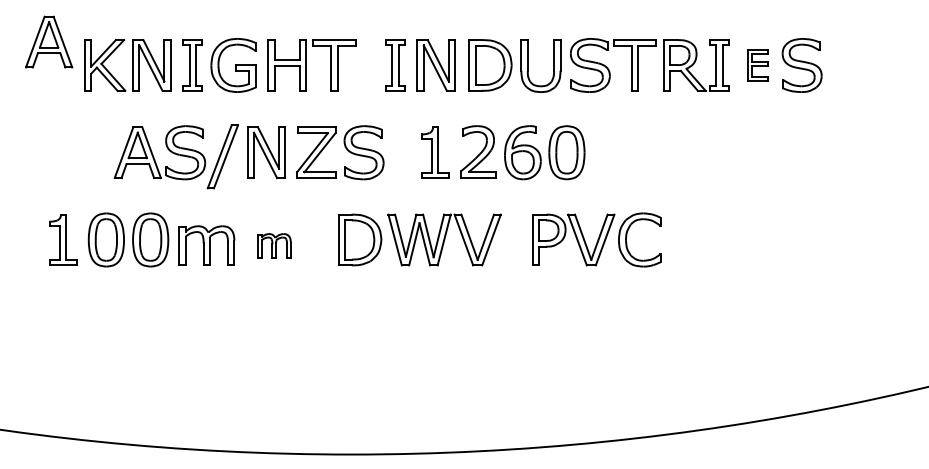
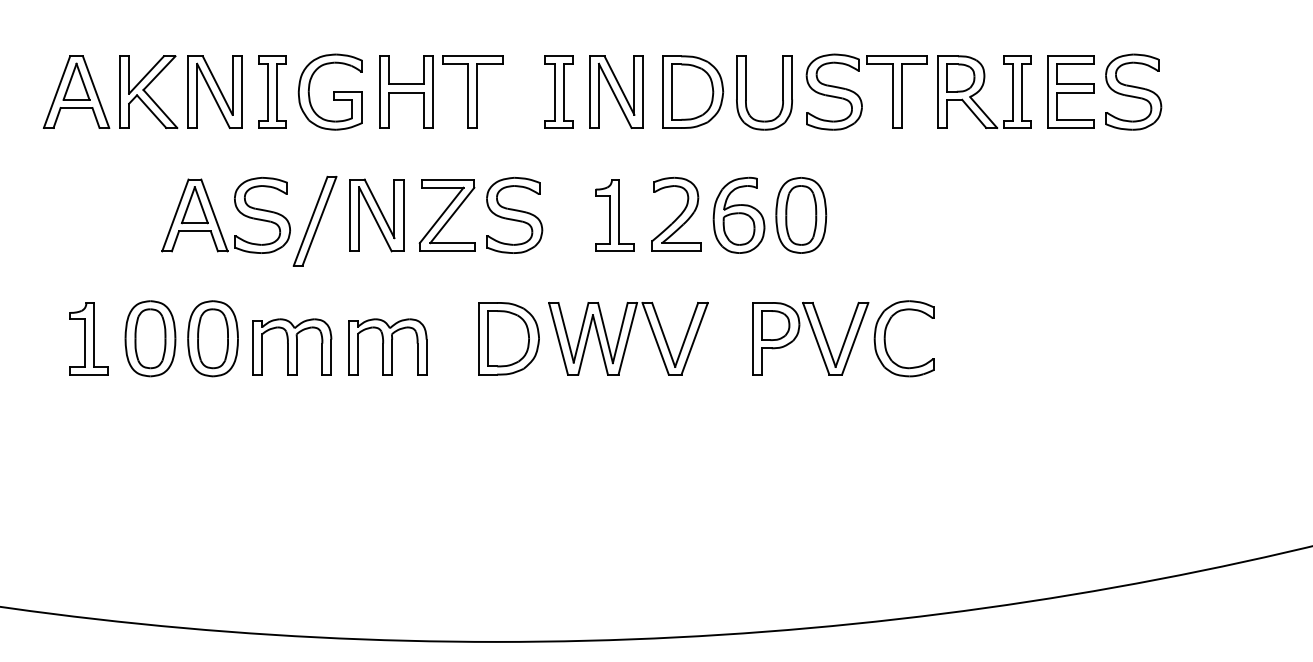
part: (49, 41) -> (76, 91), moved
part: (757, 65) -> (1070, 91), size x1.67
part: (274, 245) -> (387, 346), size x1.67

